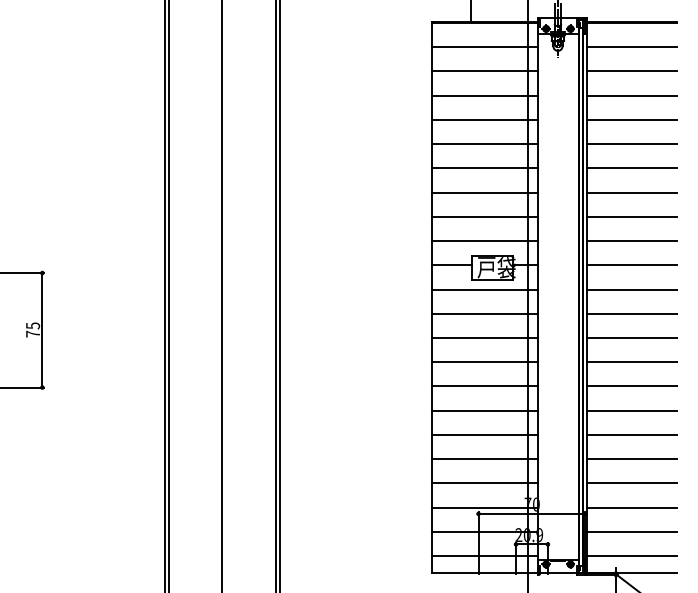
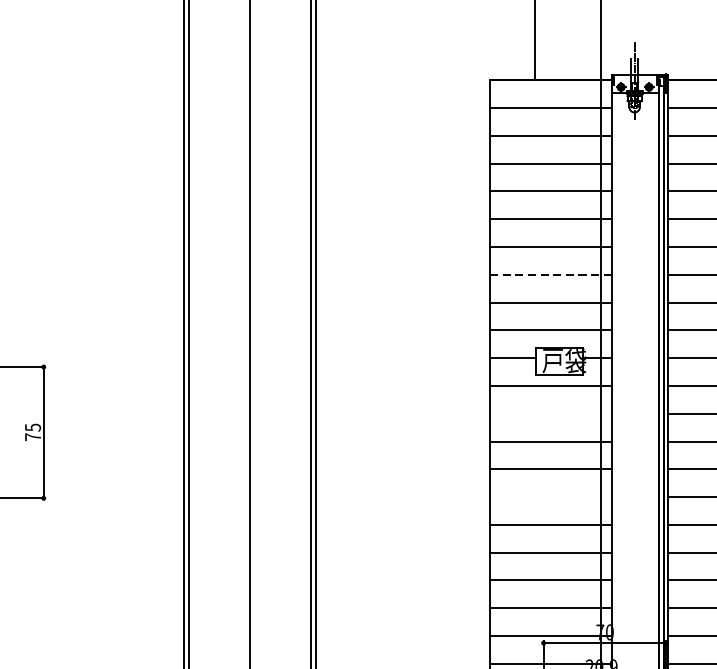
line: (485, 192) -> (551, 274), solid -> dashed
line: (484, 313) -> (550, 413), removed
line: (484, 386) -> (550, 497), removed

